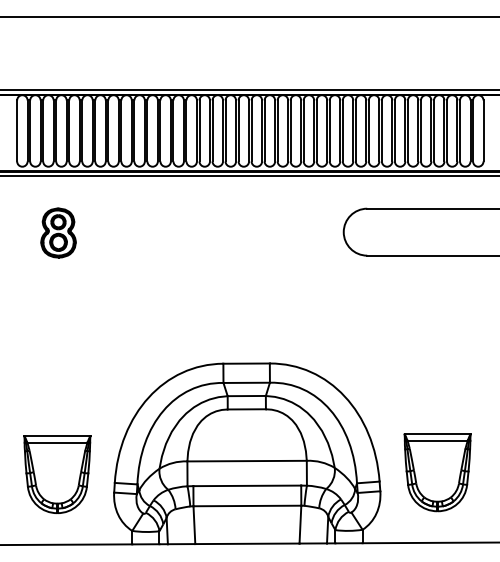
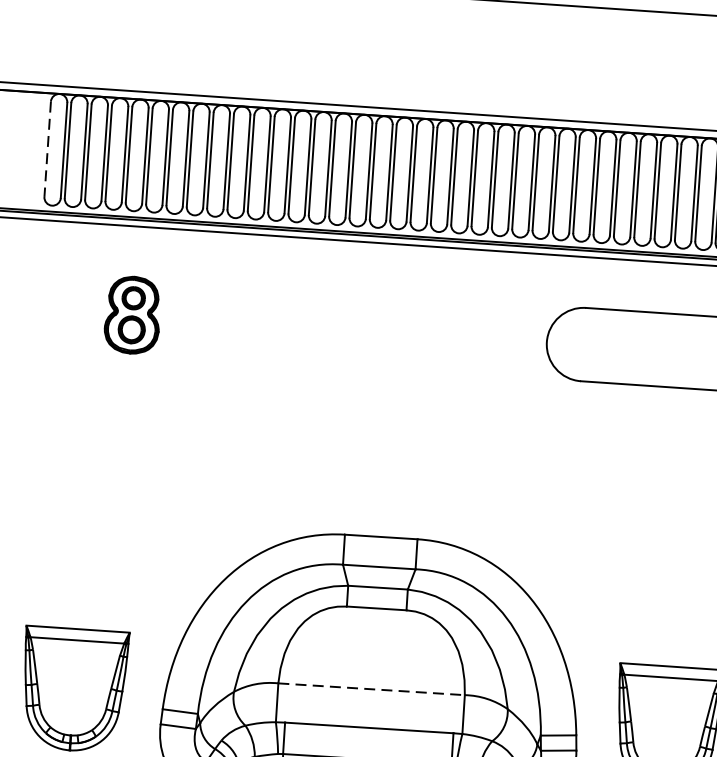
line: (17, 130) -> (48, 148), solid -> dashed
part: (58, 232) -> (132, 314), moved
line: (247, 461) -> (372, 689), solid -> dashed

